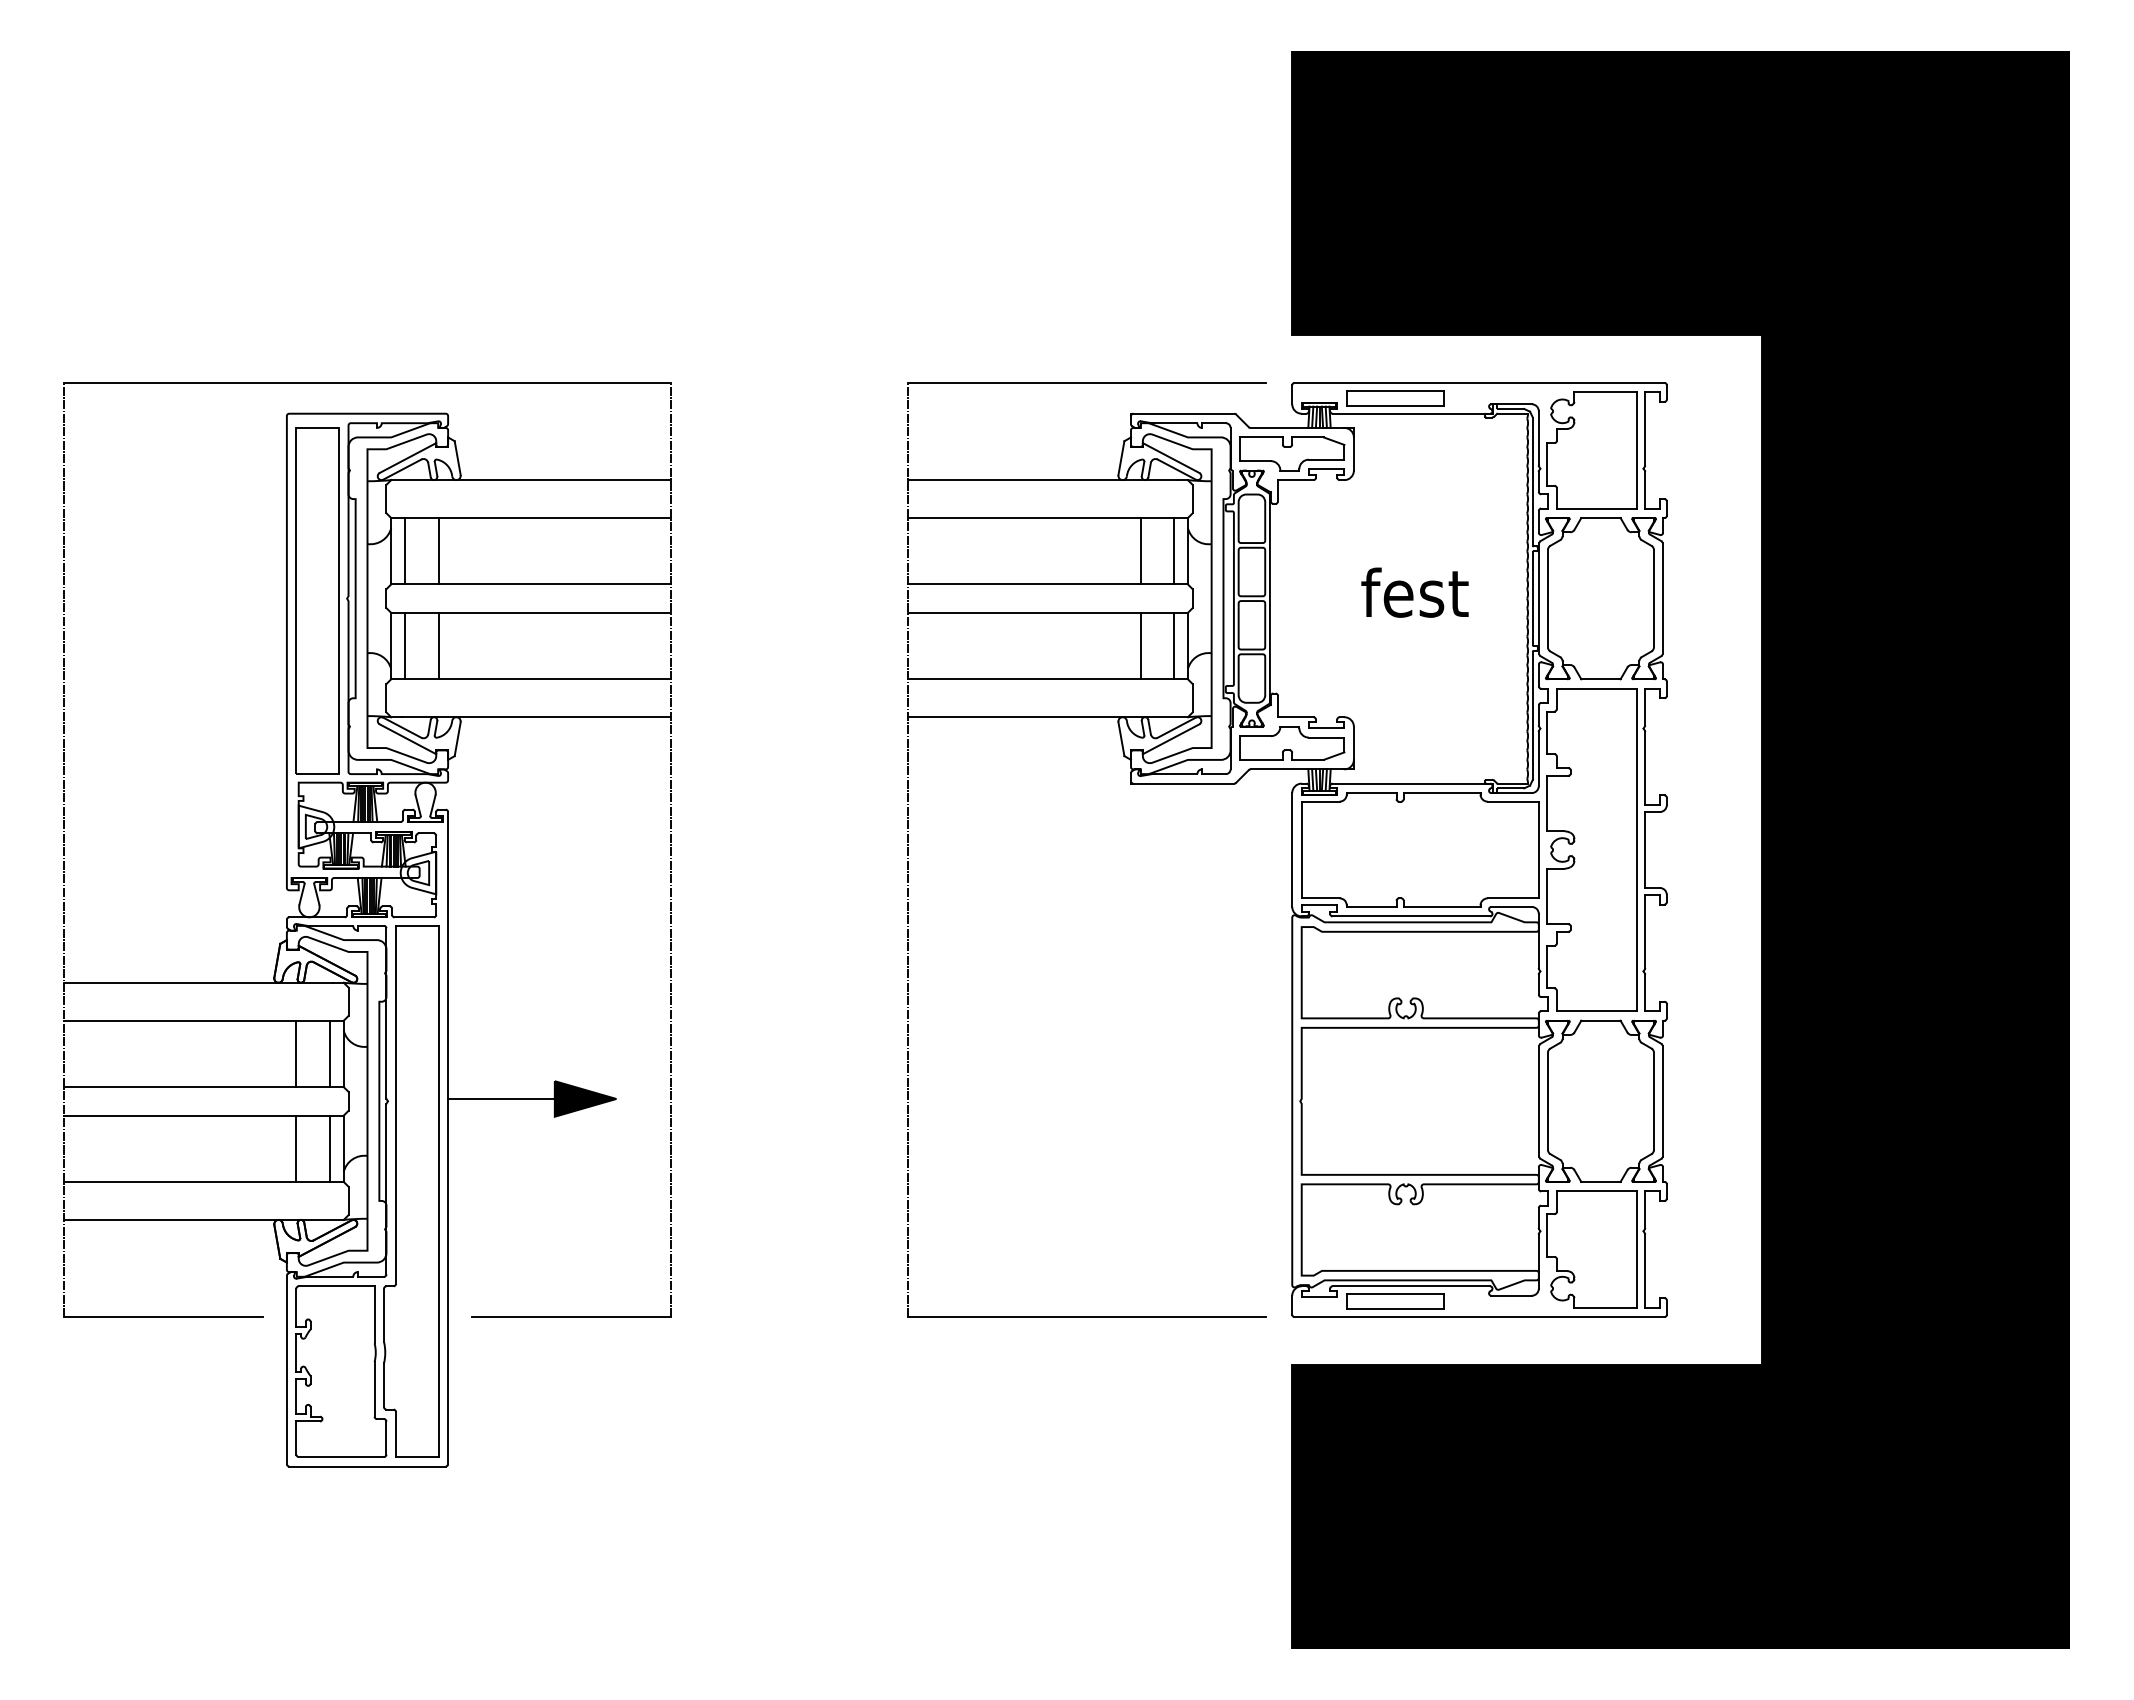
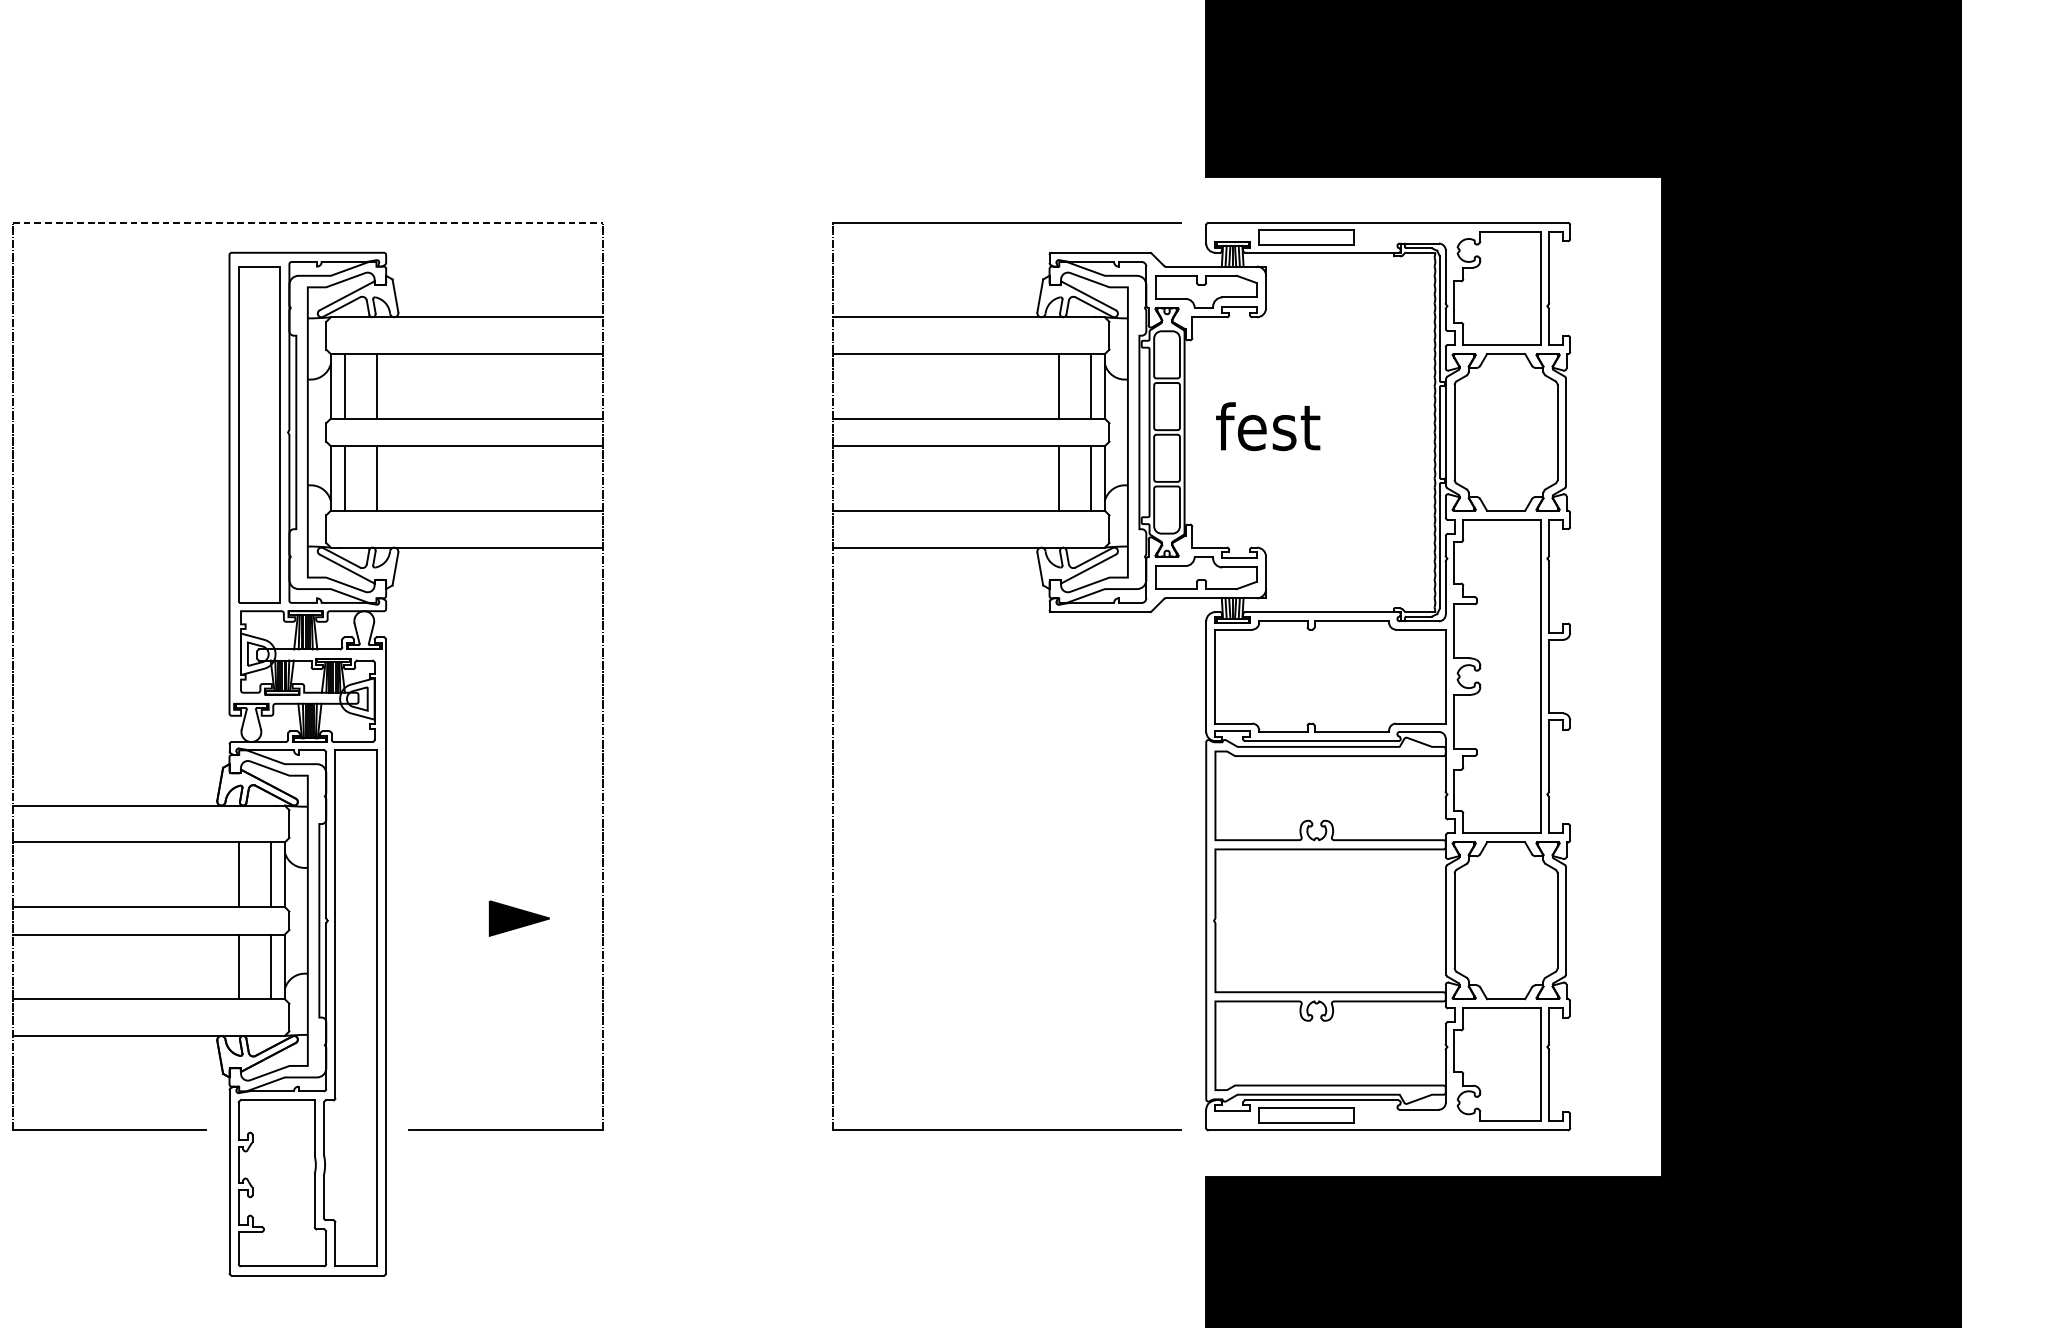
line: (367, 382) -> (307, 222), solid -> dashed
text: (1414, 592) -> (1267, 426), moved
line: (501, 1098) -> (438, 918), removed

